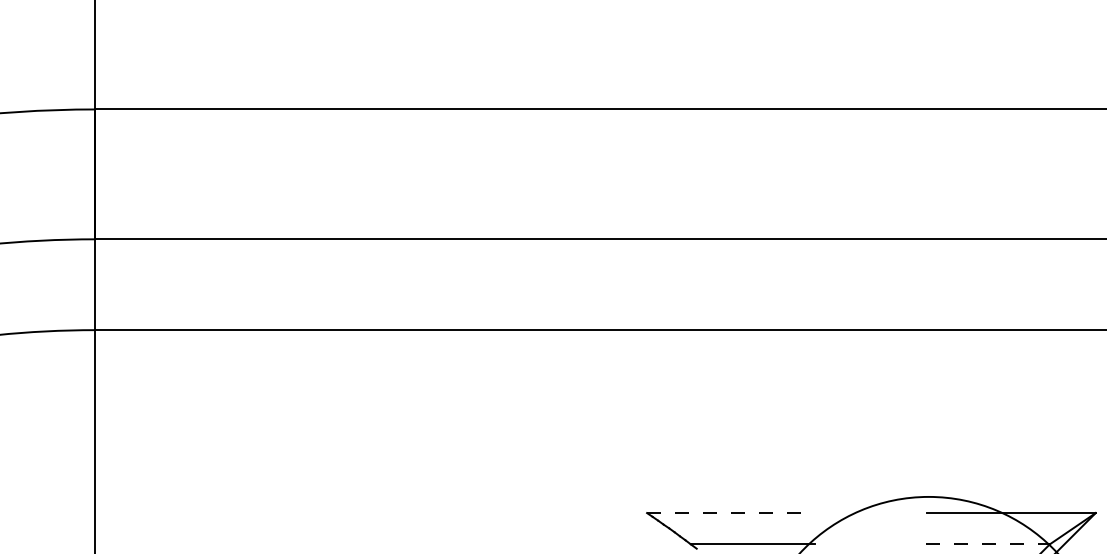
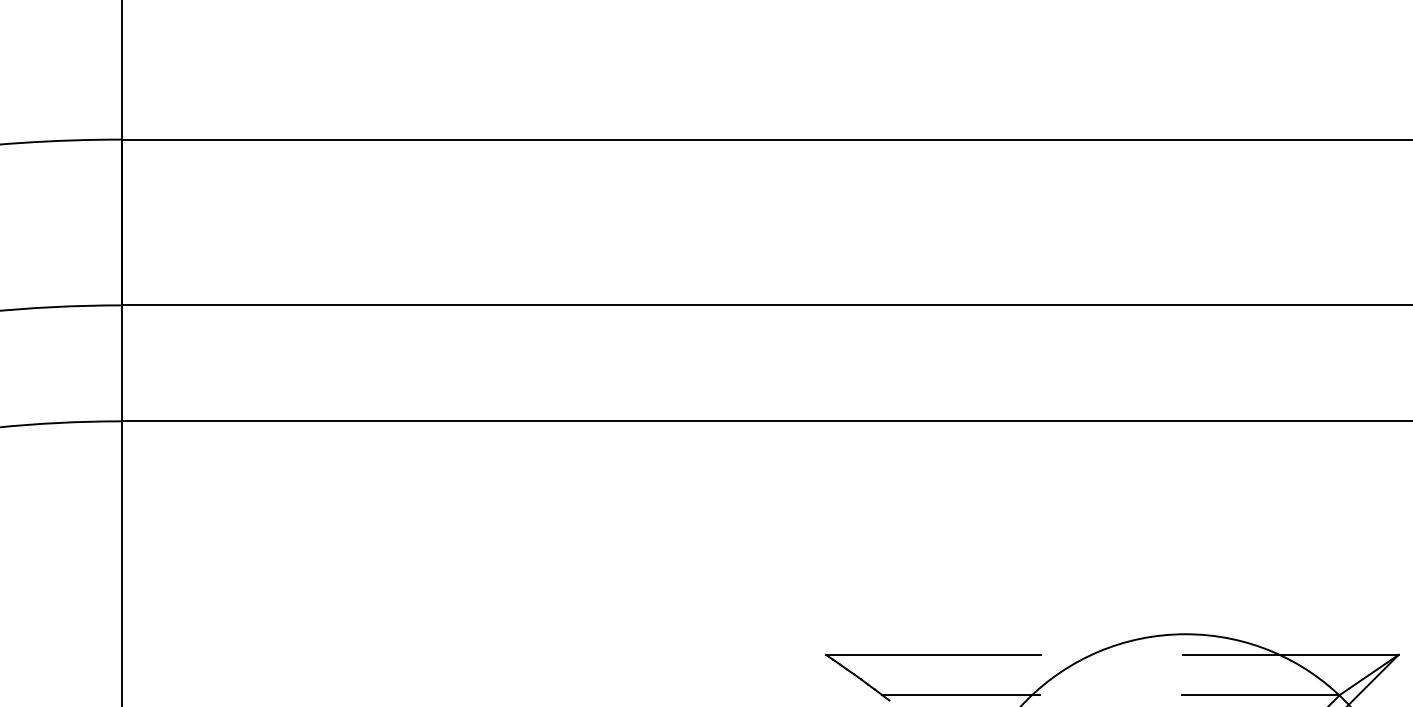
line: (731, 513) -> (933, 655), dashed -> solid
line: (987, 544) -> (1260, 694), dashed -> solid

